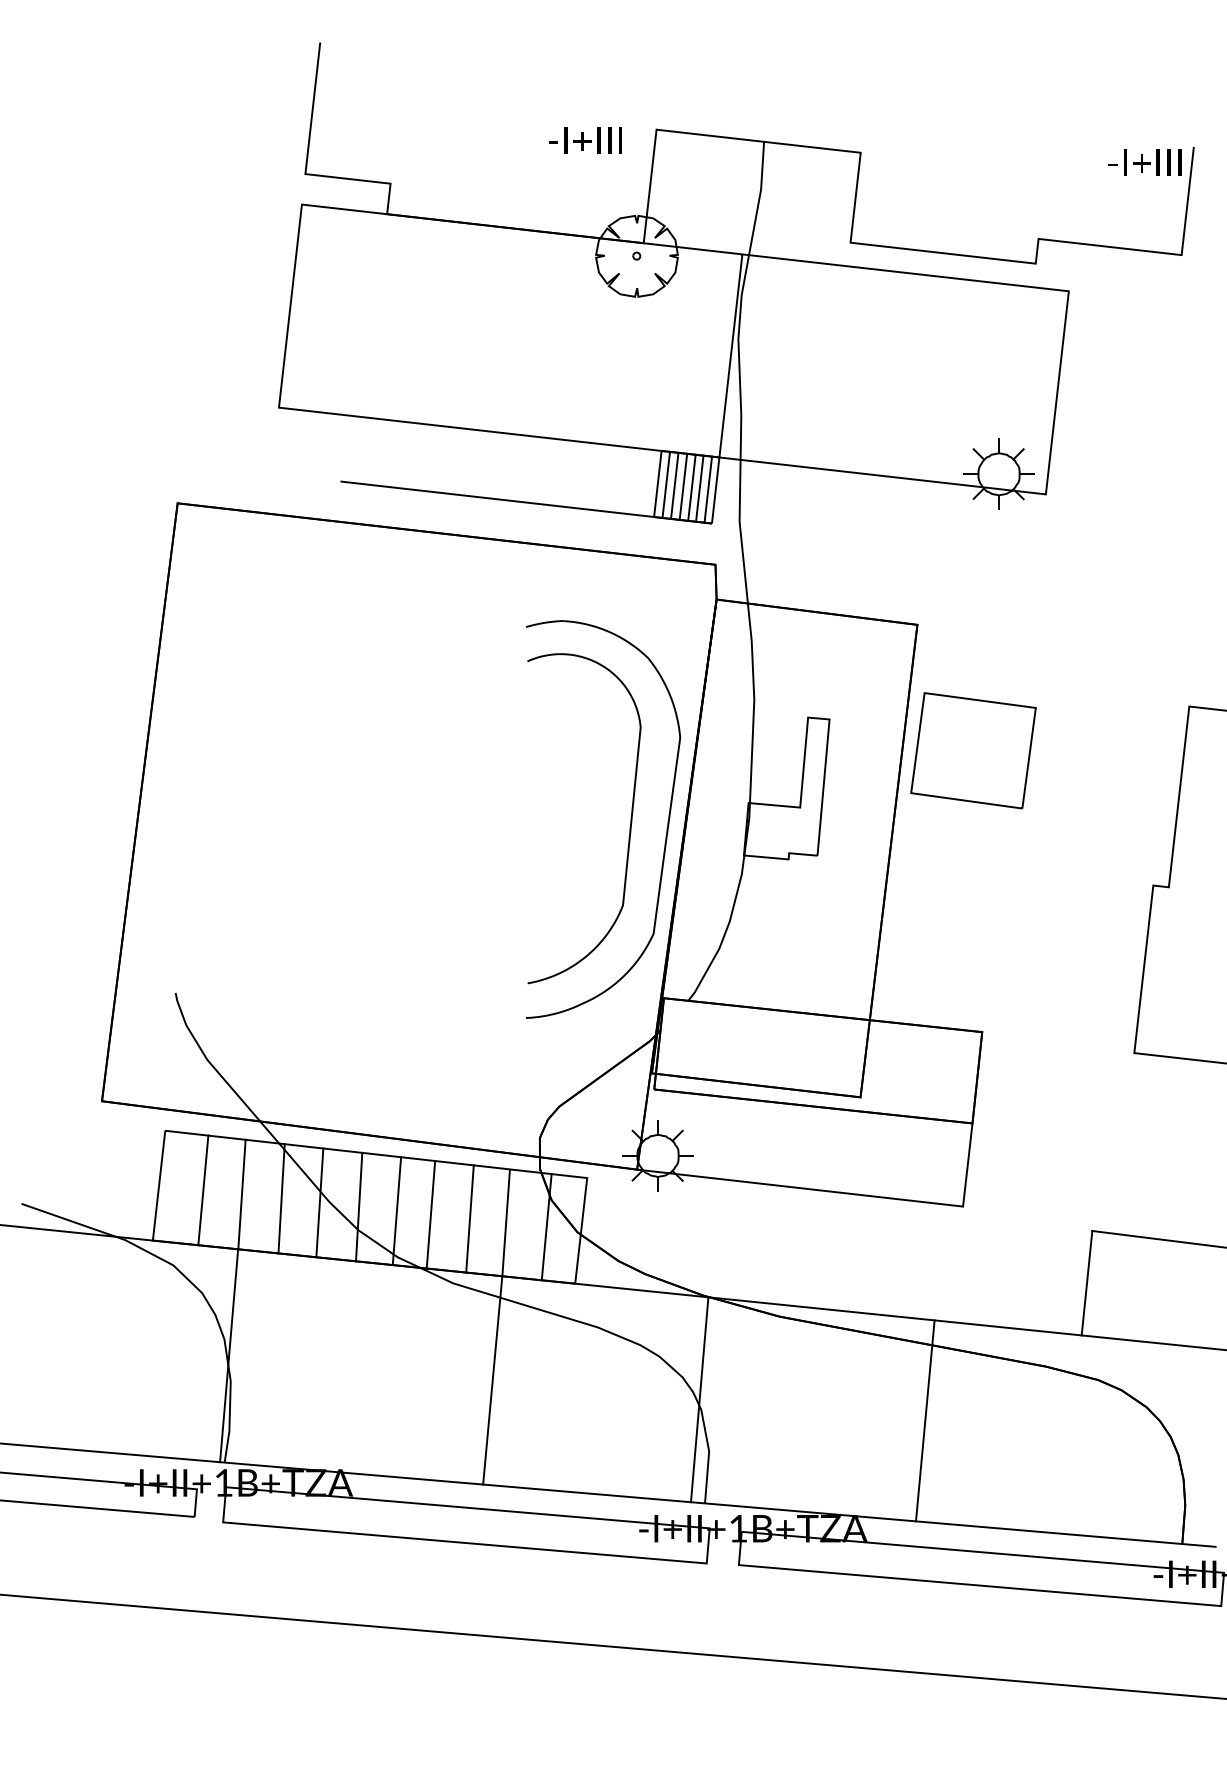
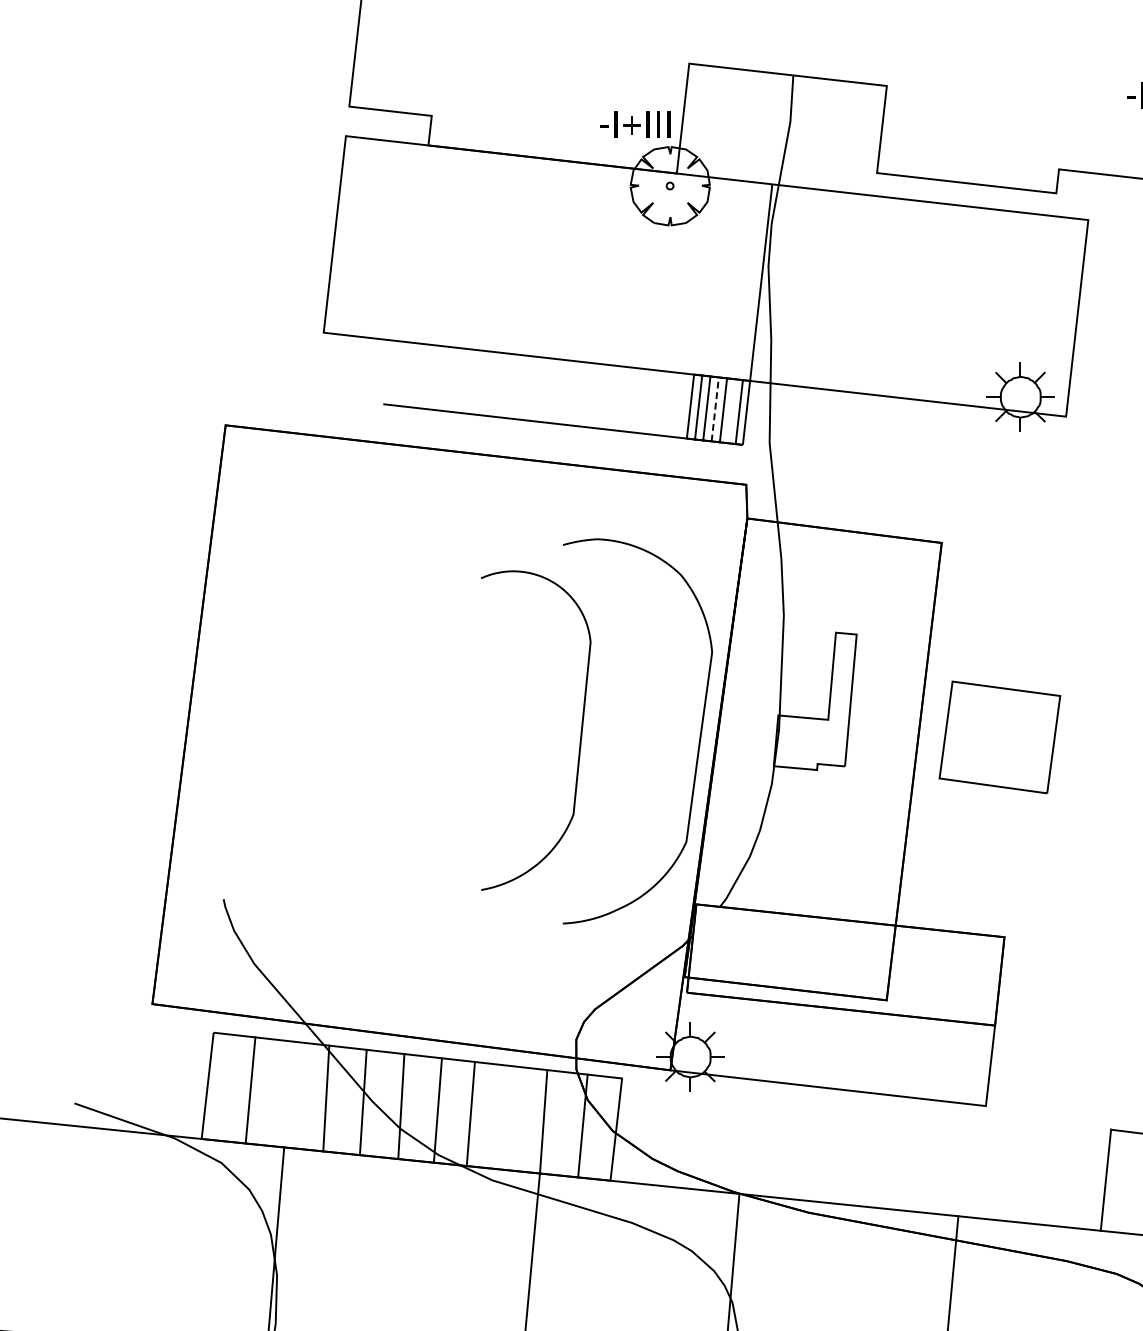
text: (585, 140) -> (634, 124), moved
line: (683, 486) -> (715, 409), solid -> dashed
line: (699, 488) -> (730, 410), removed
part: (973, 750) -> (999, 737), moved
curve: (629, 827) -> (579, 739), moved
line: (241, 1194) -> (287, 1094), removed
line: (469, 1218) -> (508, 1117), removed

